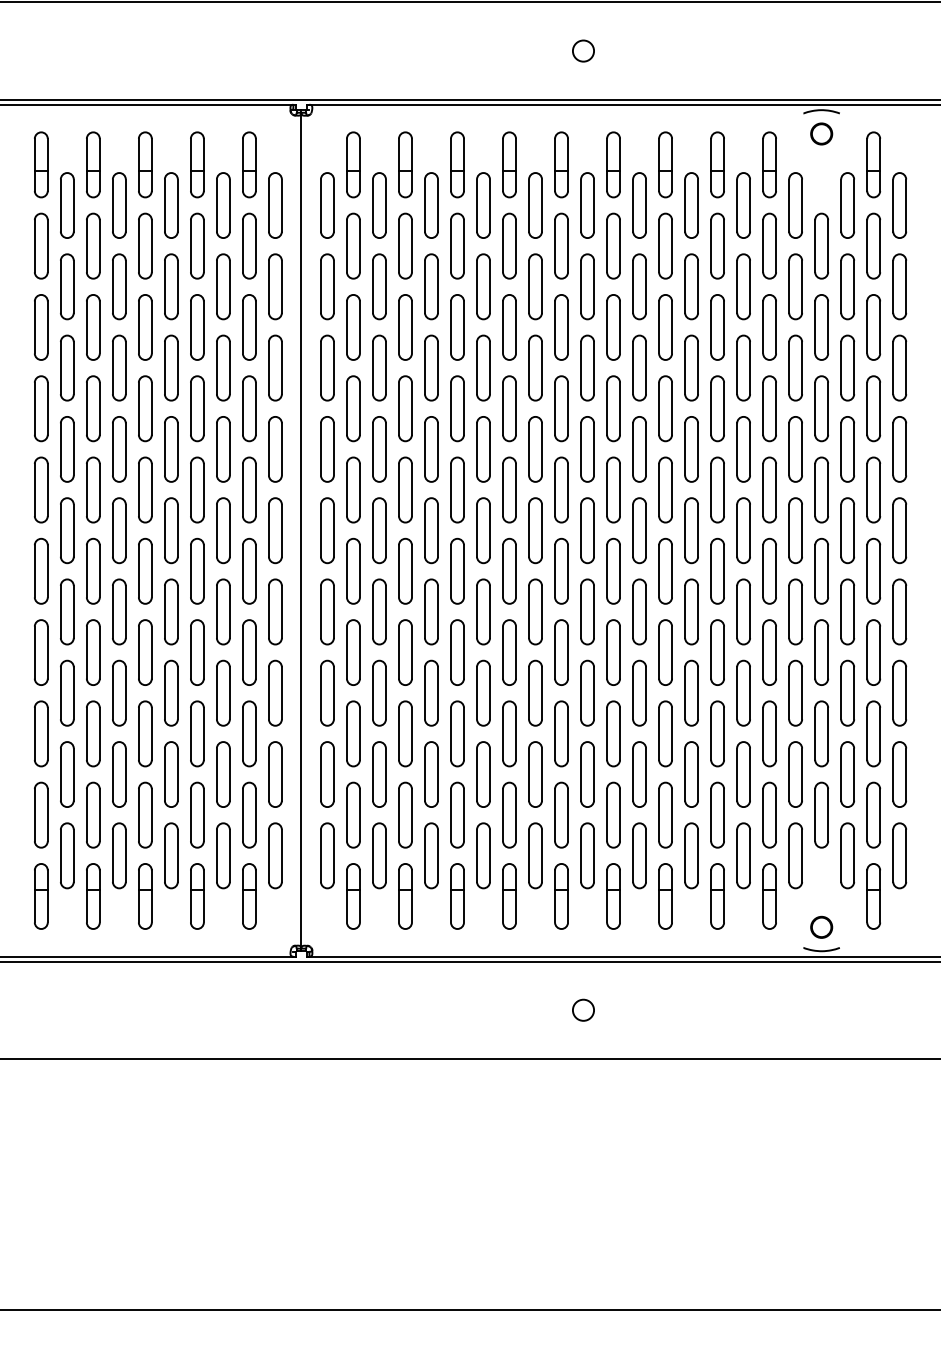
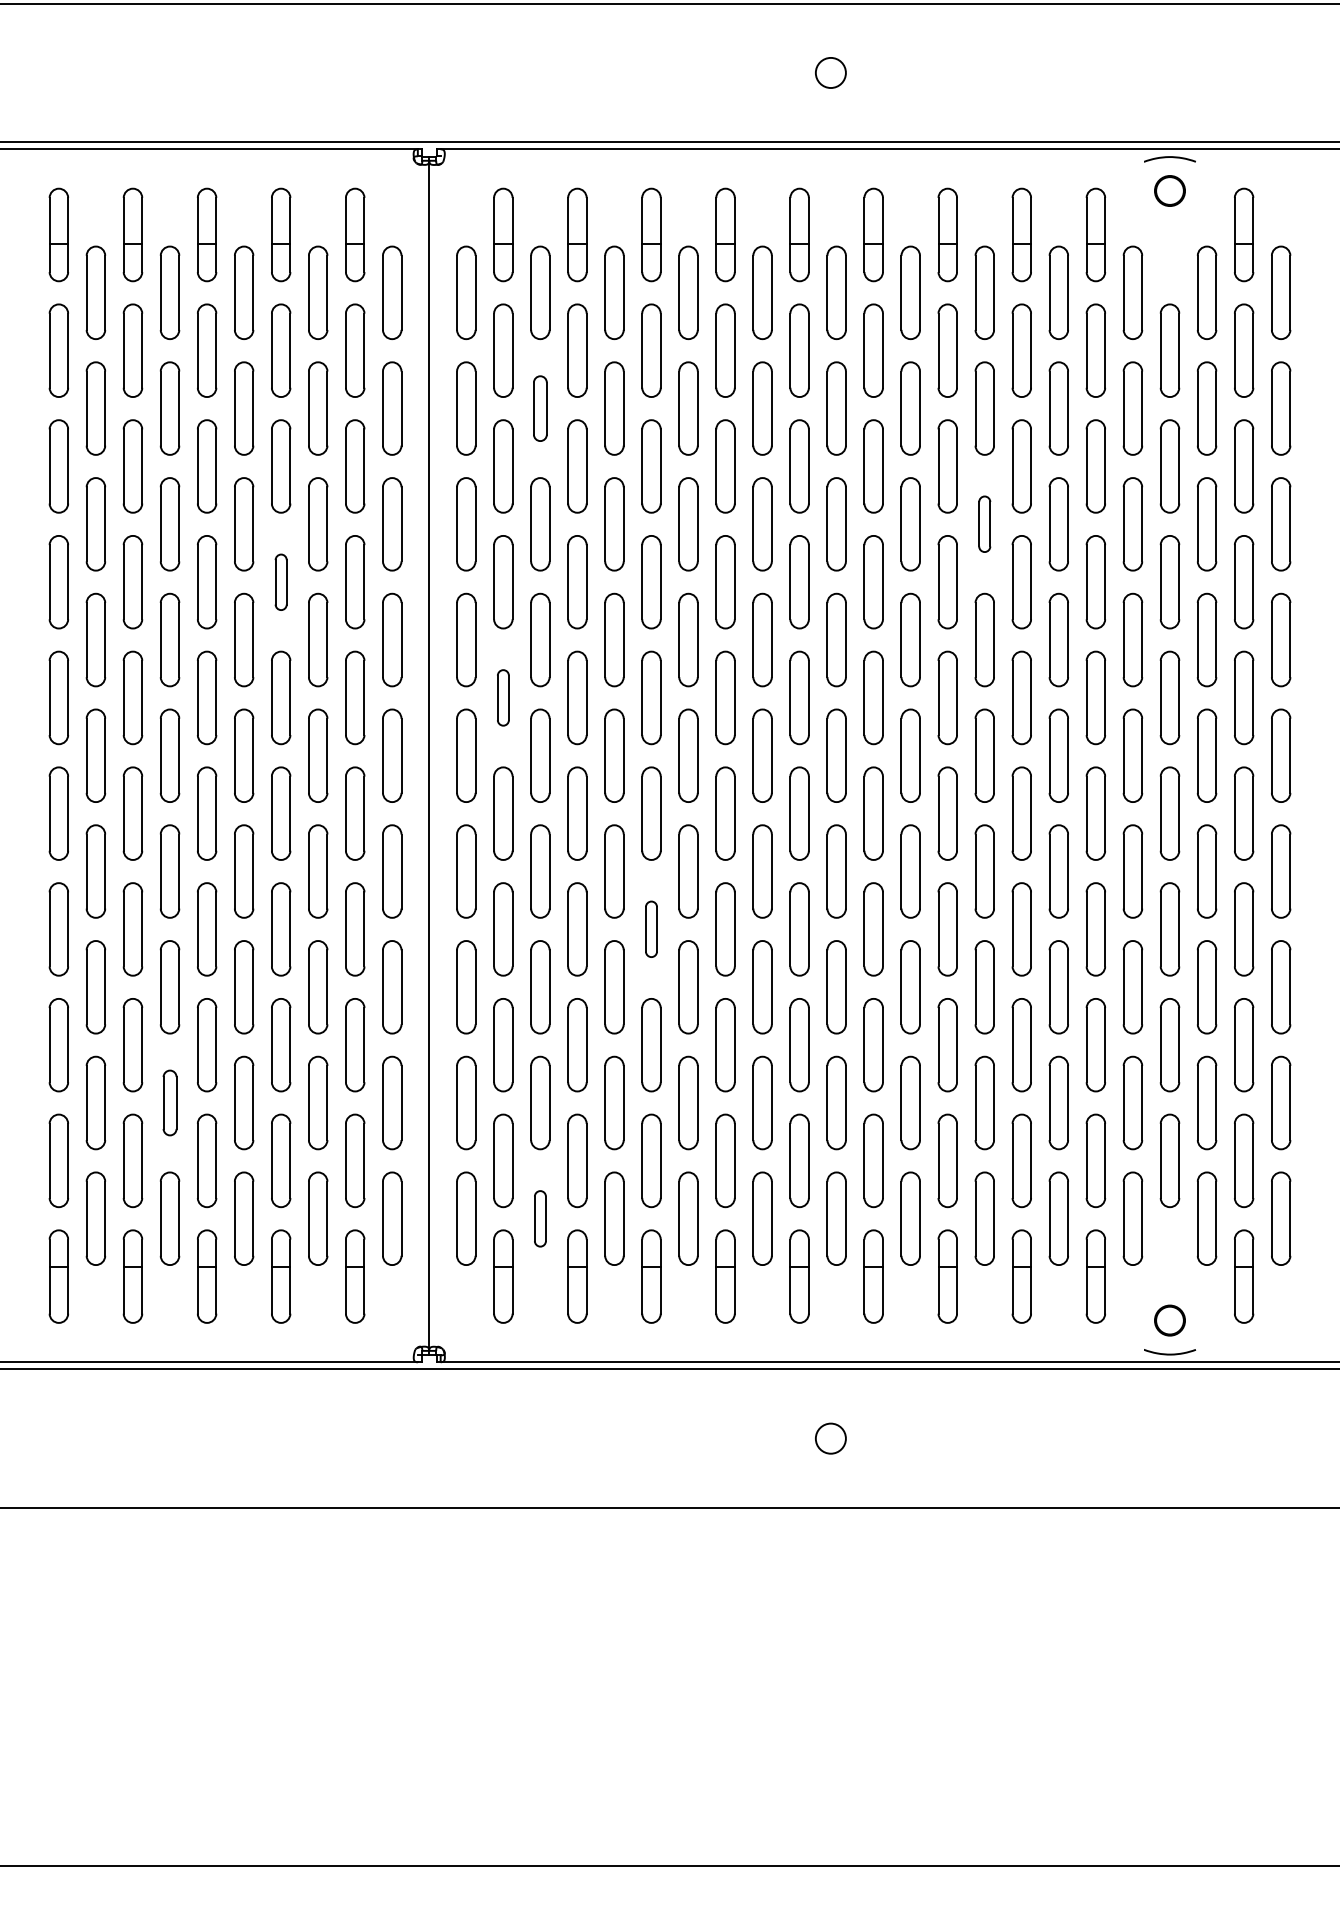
part: (379, 286) -> (540, 408), size x0.7
part: (691, 367) -> (984, 523), size x0.6
part: (197, 408) -> (281, 581), size x0.6
part: (353, 489) -> (503, 697), size x0.6
part: (457, 652) -> (651, 929), size x0.6
part: (119, 774) -> (170, 1102), size x0.7
part: (379, 855) -> (540, 1218), size x0.6

